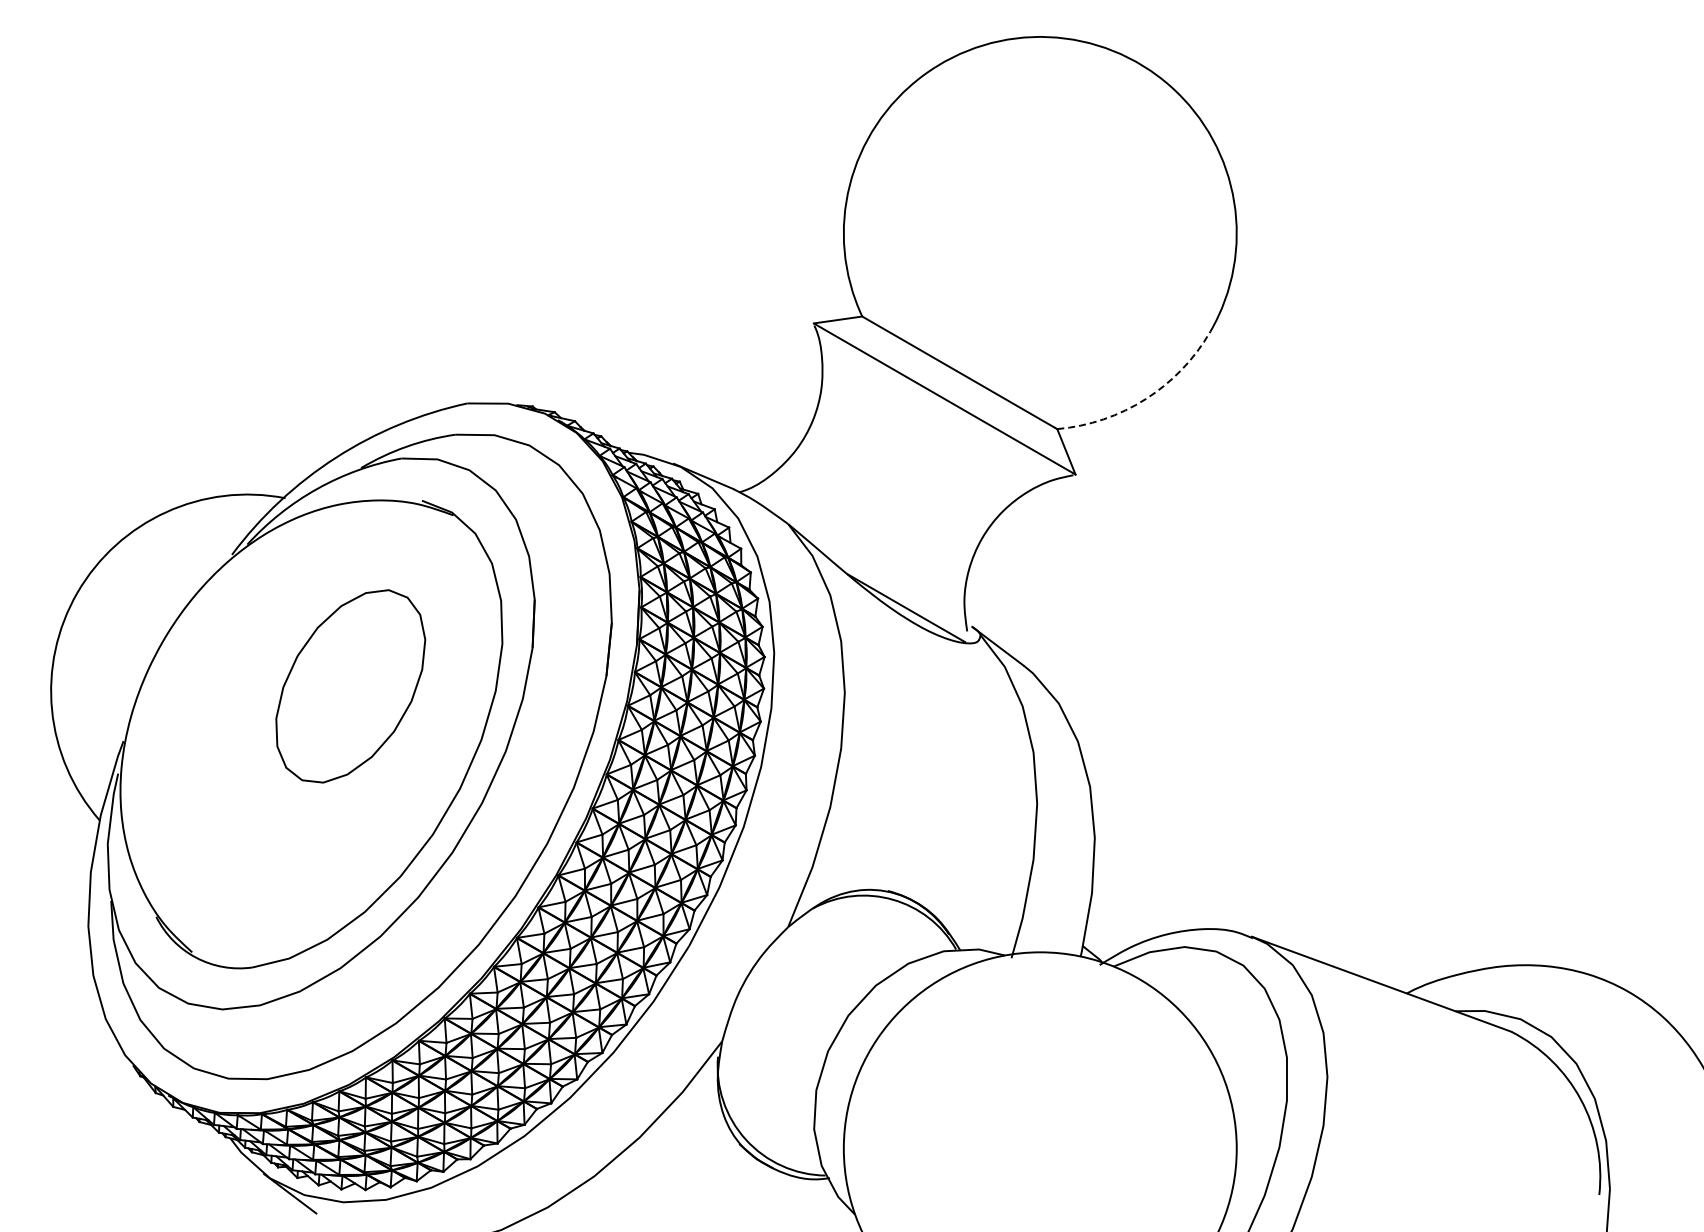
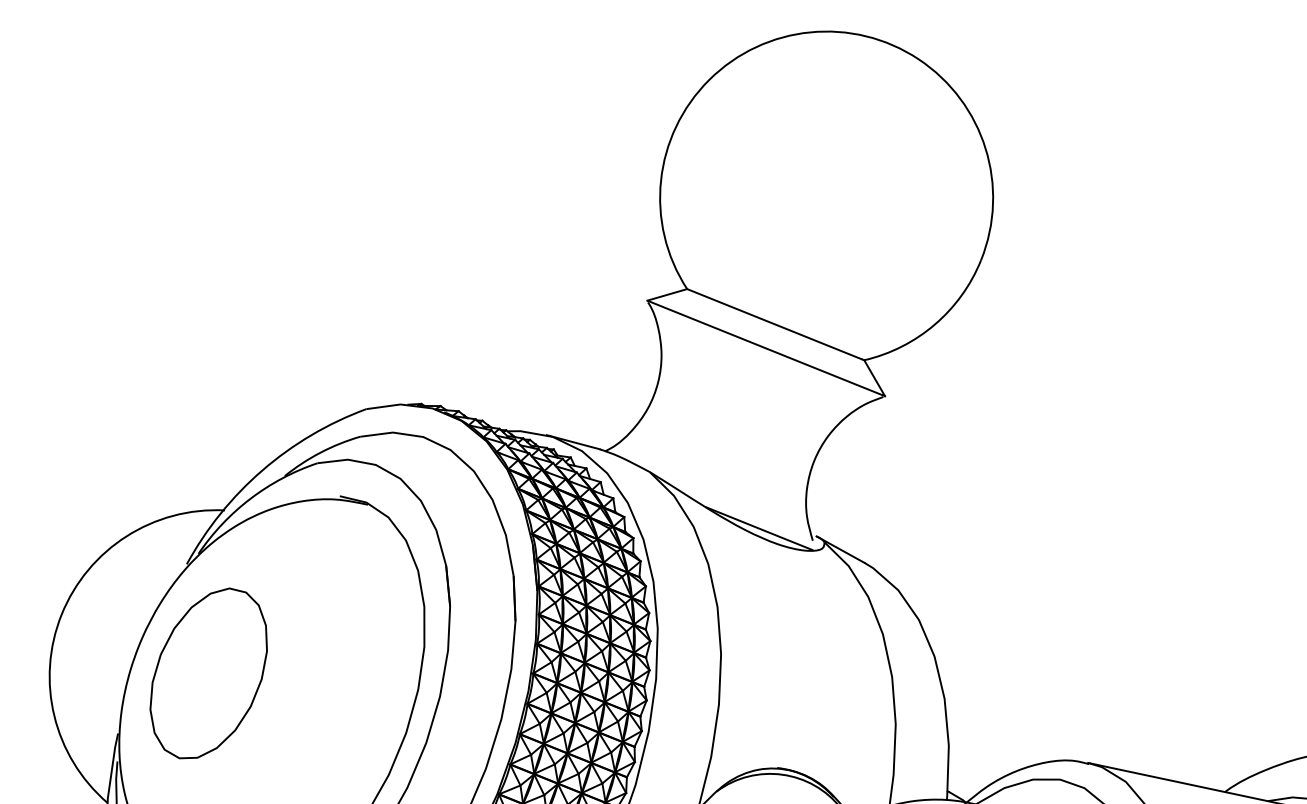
arc: (1145, 399) -> (934, 324), dashed -> solid
part: (350, 686) -> (208, 673), moved

